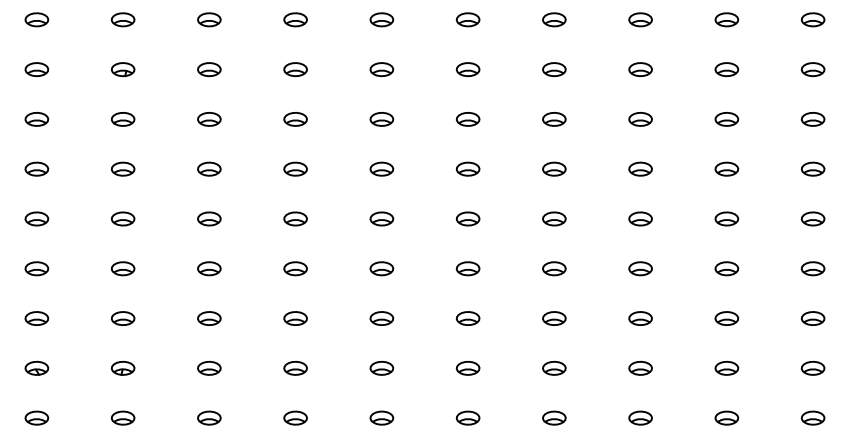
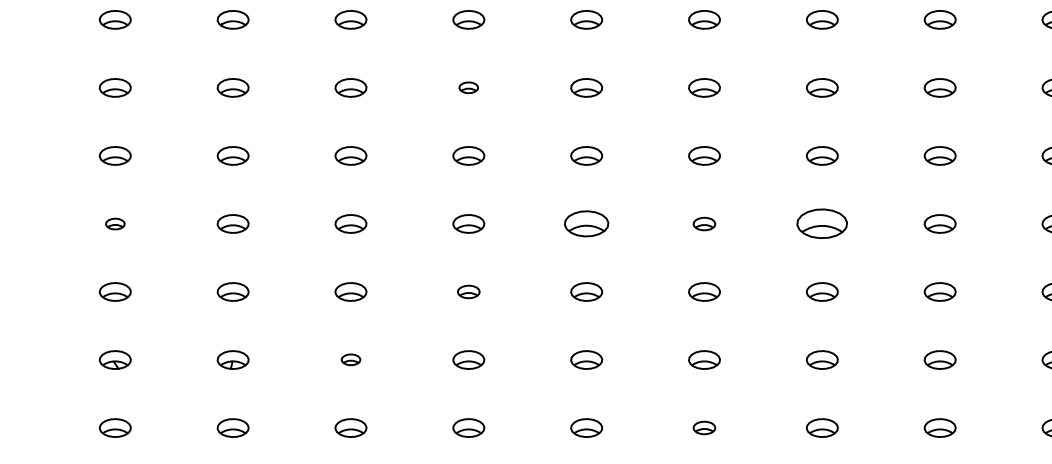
part: (295, 168) -> (468, 86), size x0.6
part: (36, 268) -> (114, 223), size x0.6
part: (381, 268) -> (586, 223), size x1.4
part: (467, 268) -> (703, 223), size x0.7
part: (554, 268) -> (822, 223), size x1.6
part: (295, 318) -> (468, 291), size x0.7
part: (209, 367) -> (351, 358), size x0.6
part: (467, 417) -> (703, 427), size x0.7

